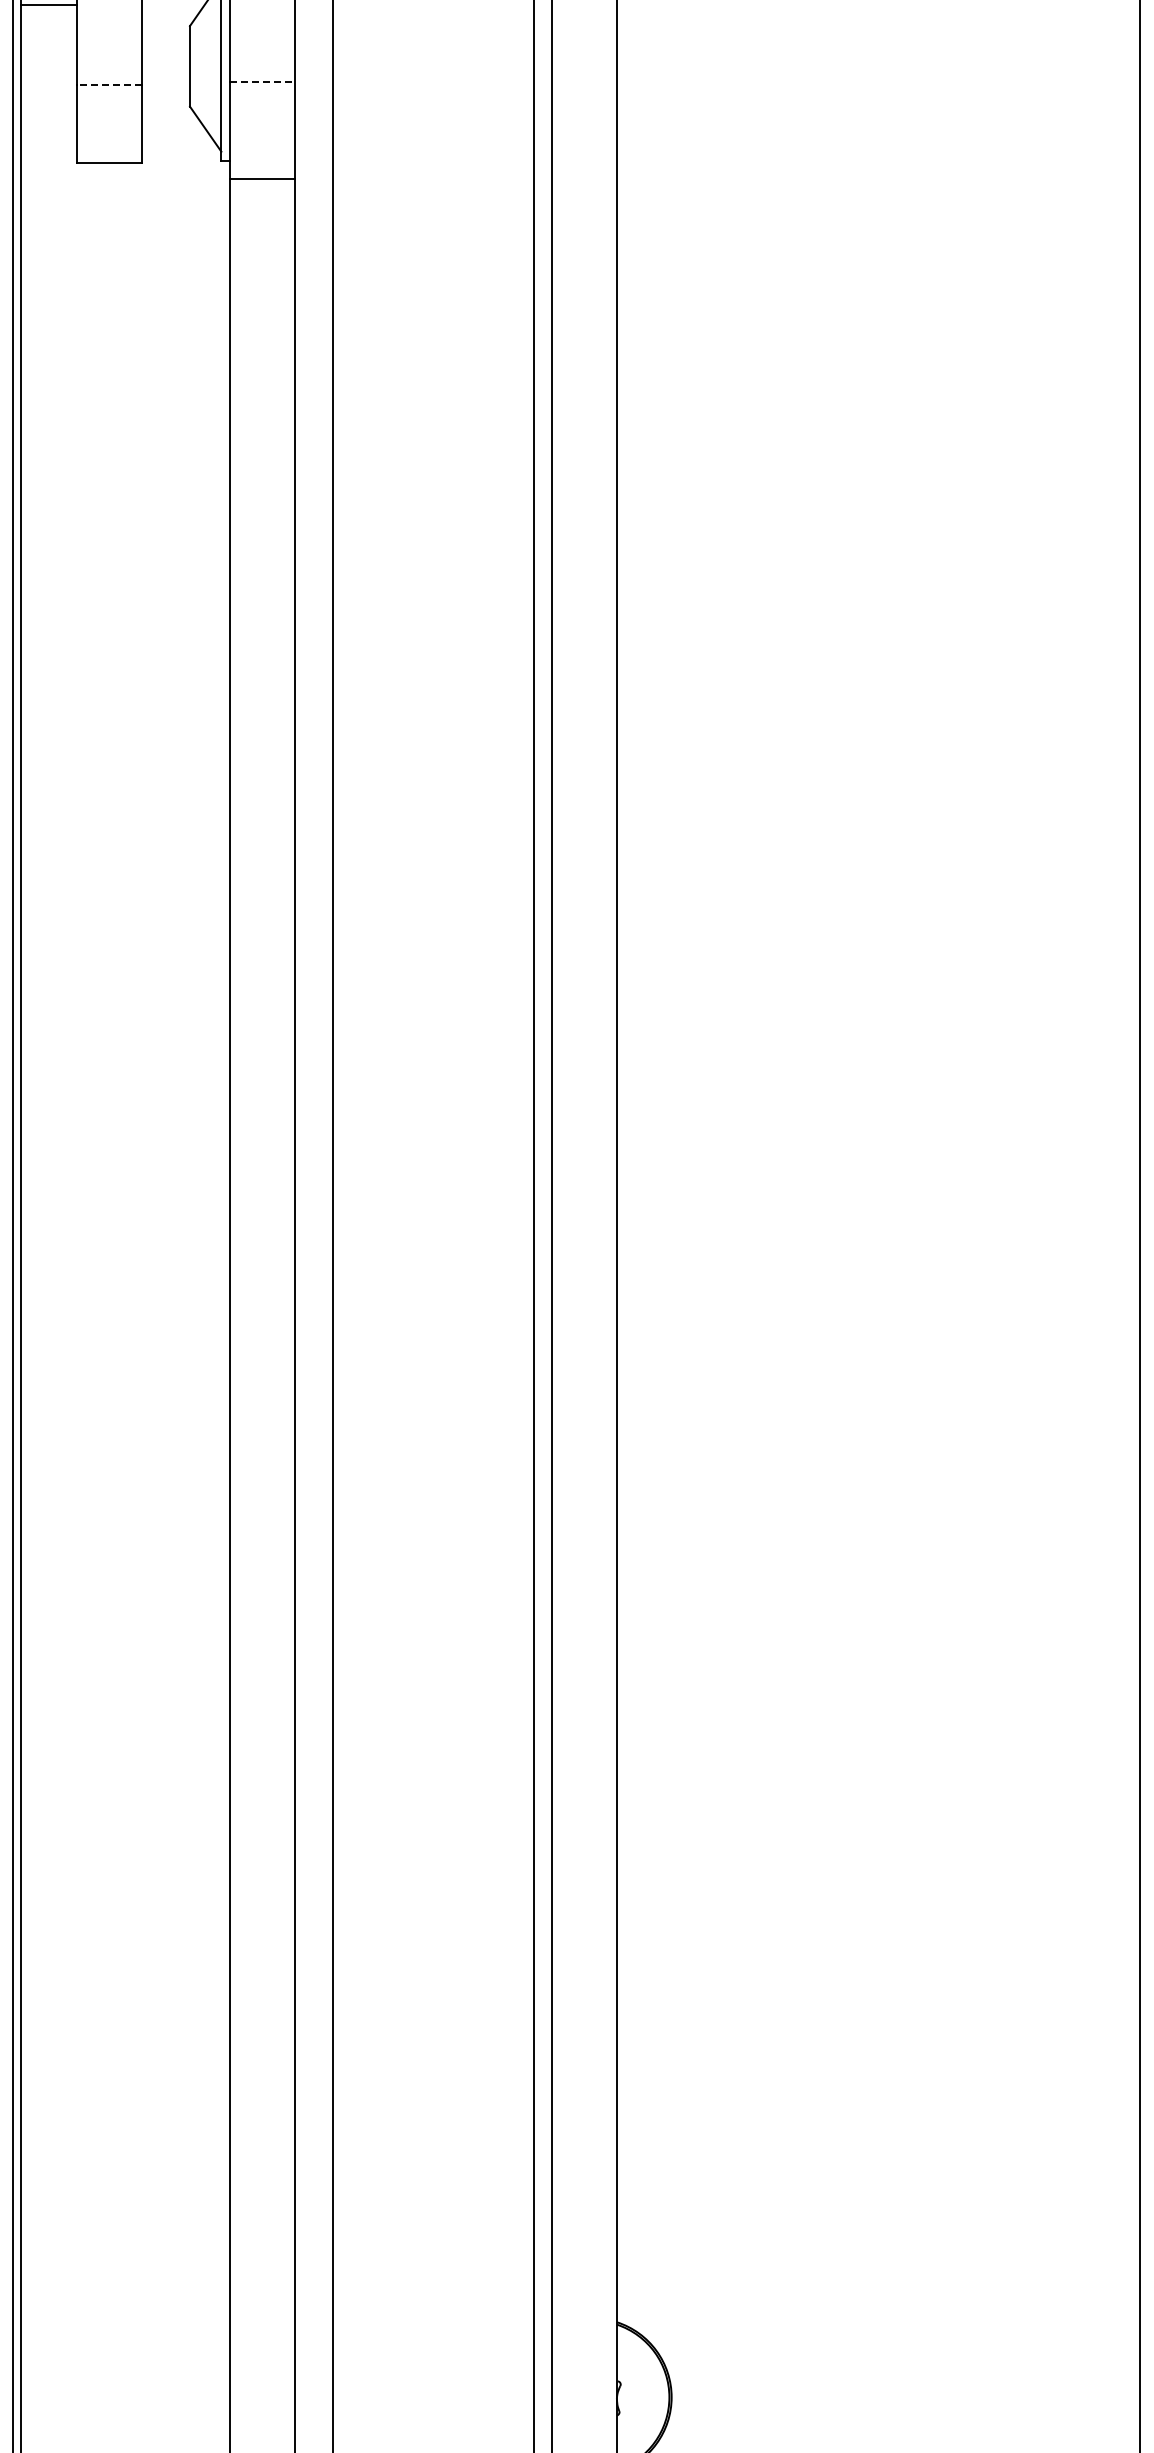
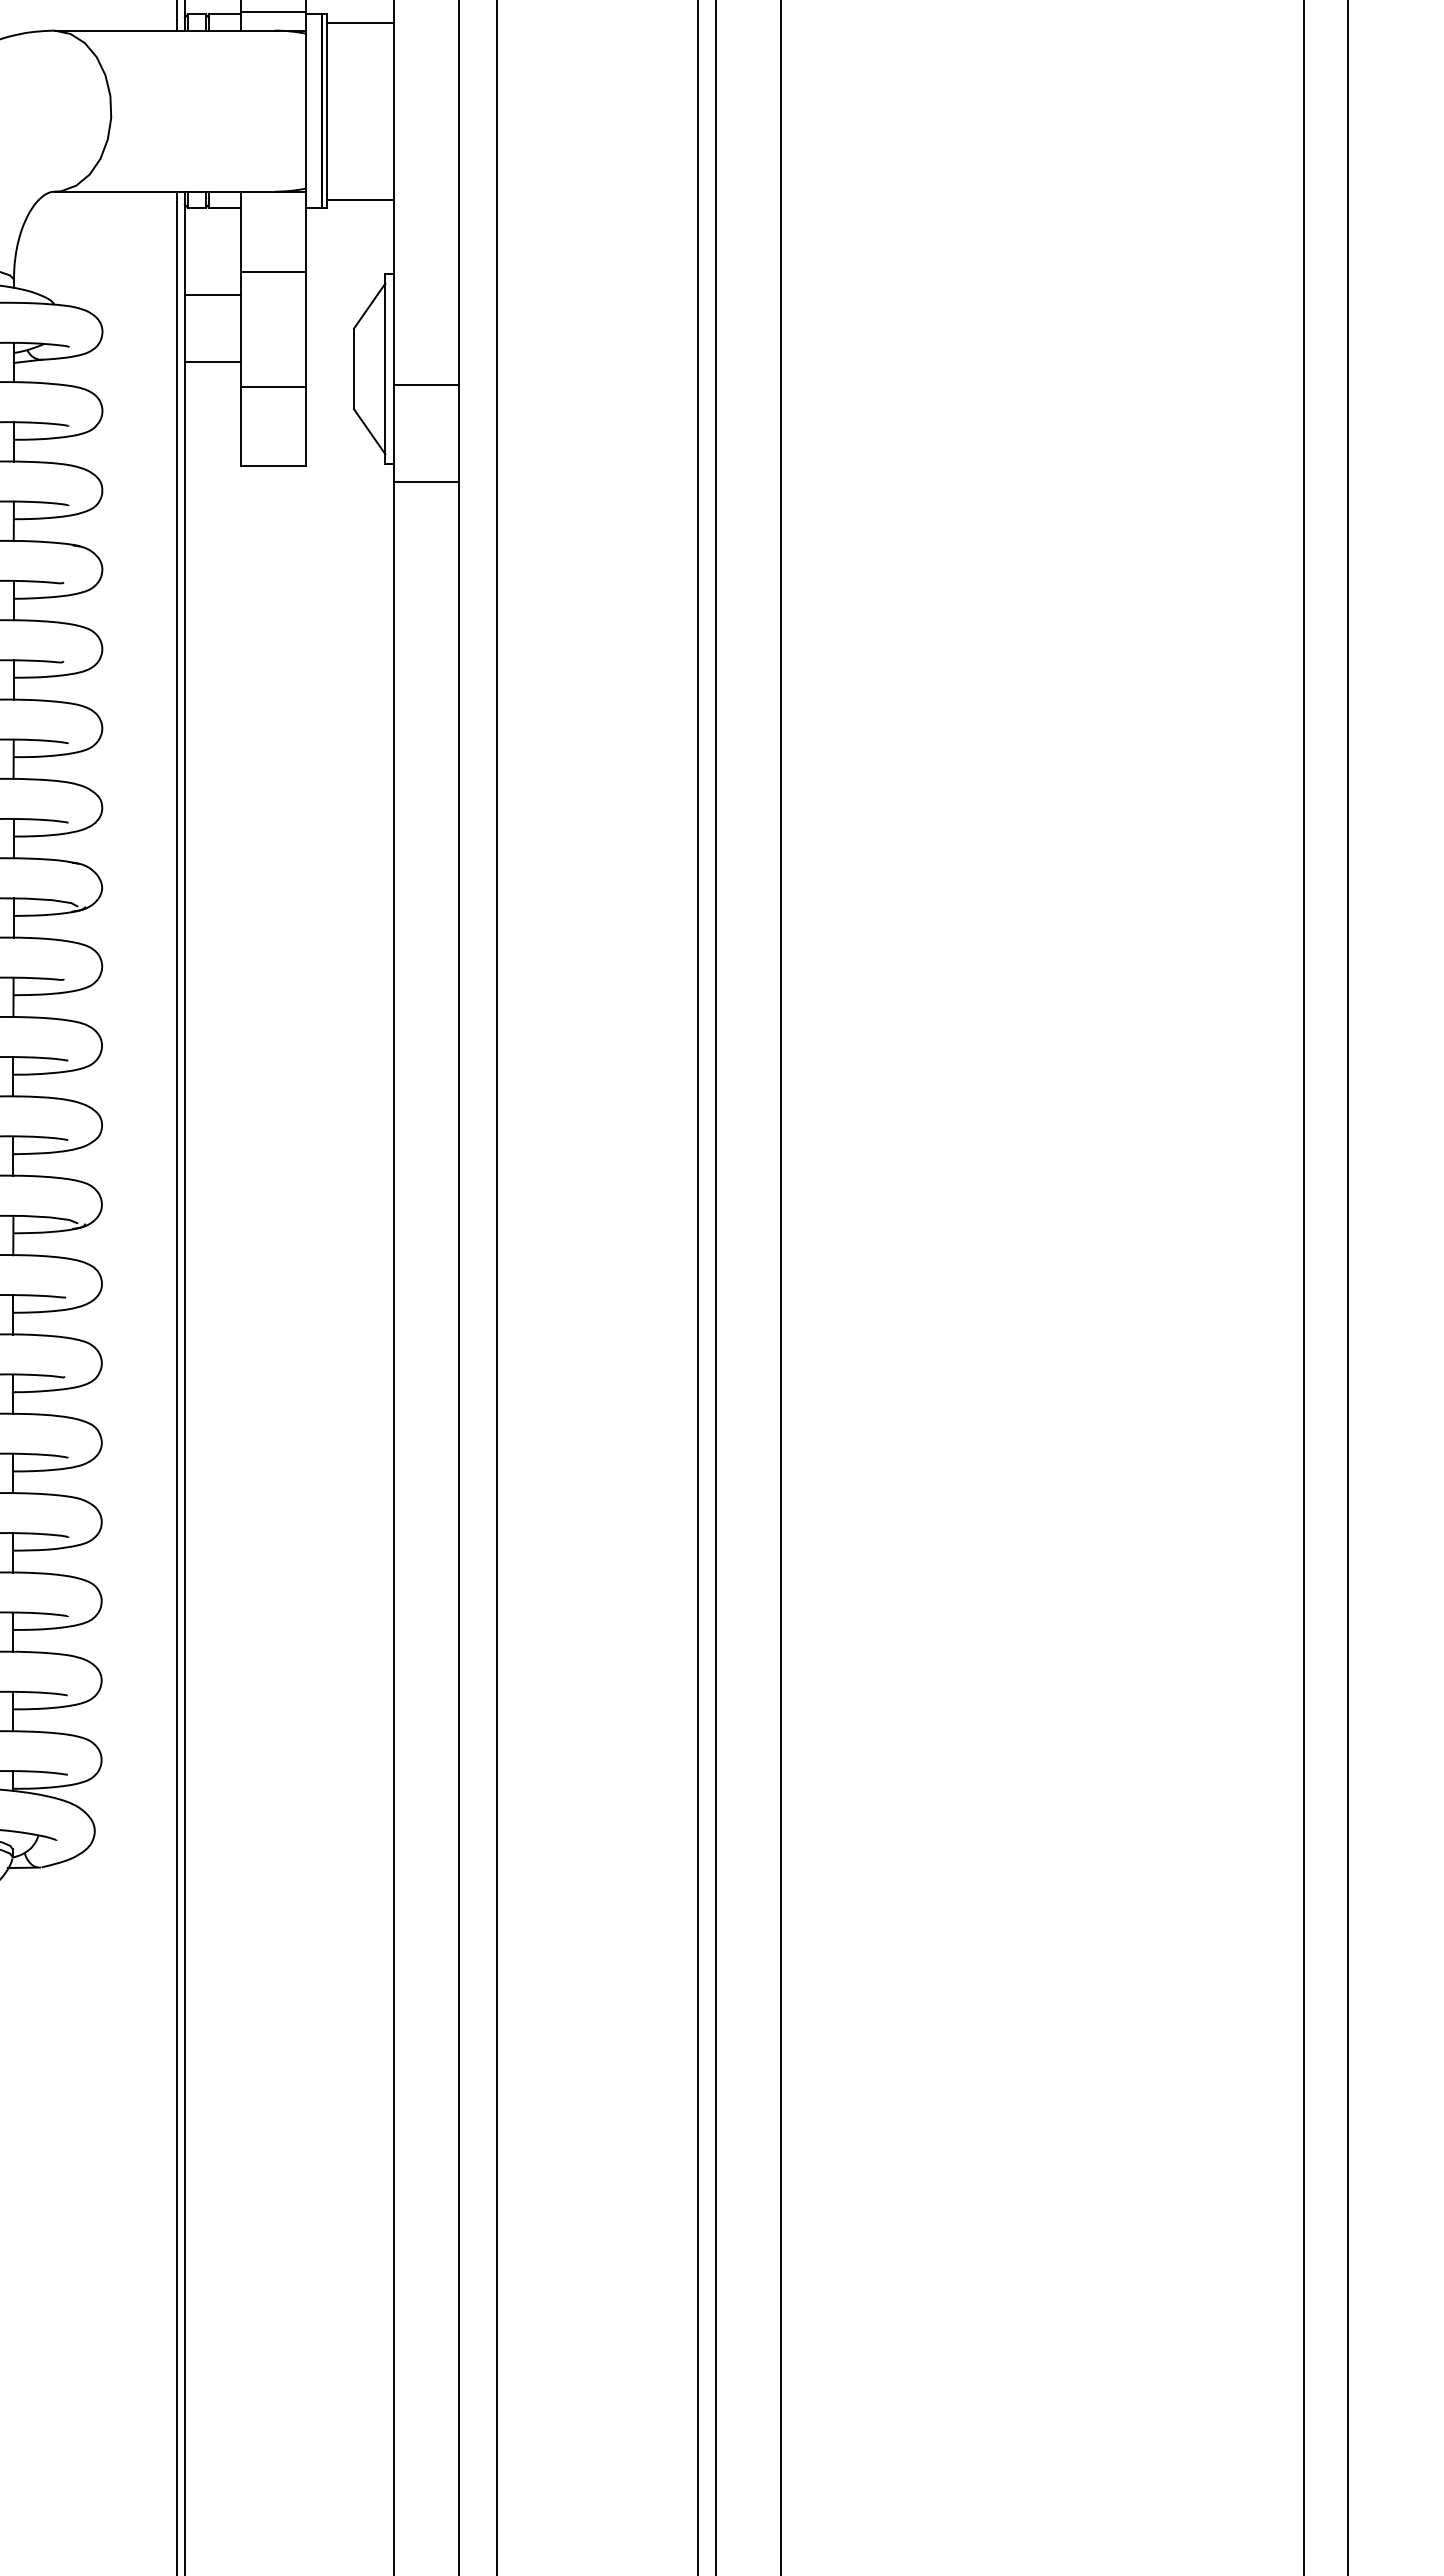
line: (48, 4) -> (212, 362), moved
line: (262, 82) -> (426, 385), dashed -> solid
line: (108, 84) -> (272, 387), dashed -> solid

